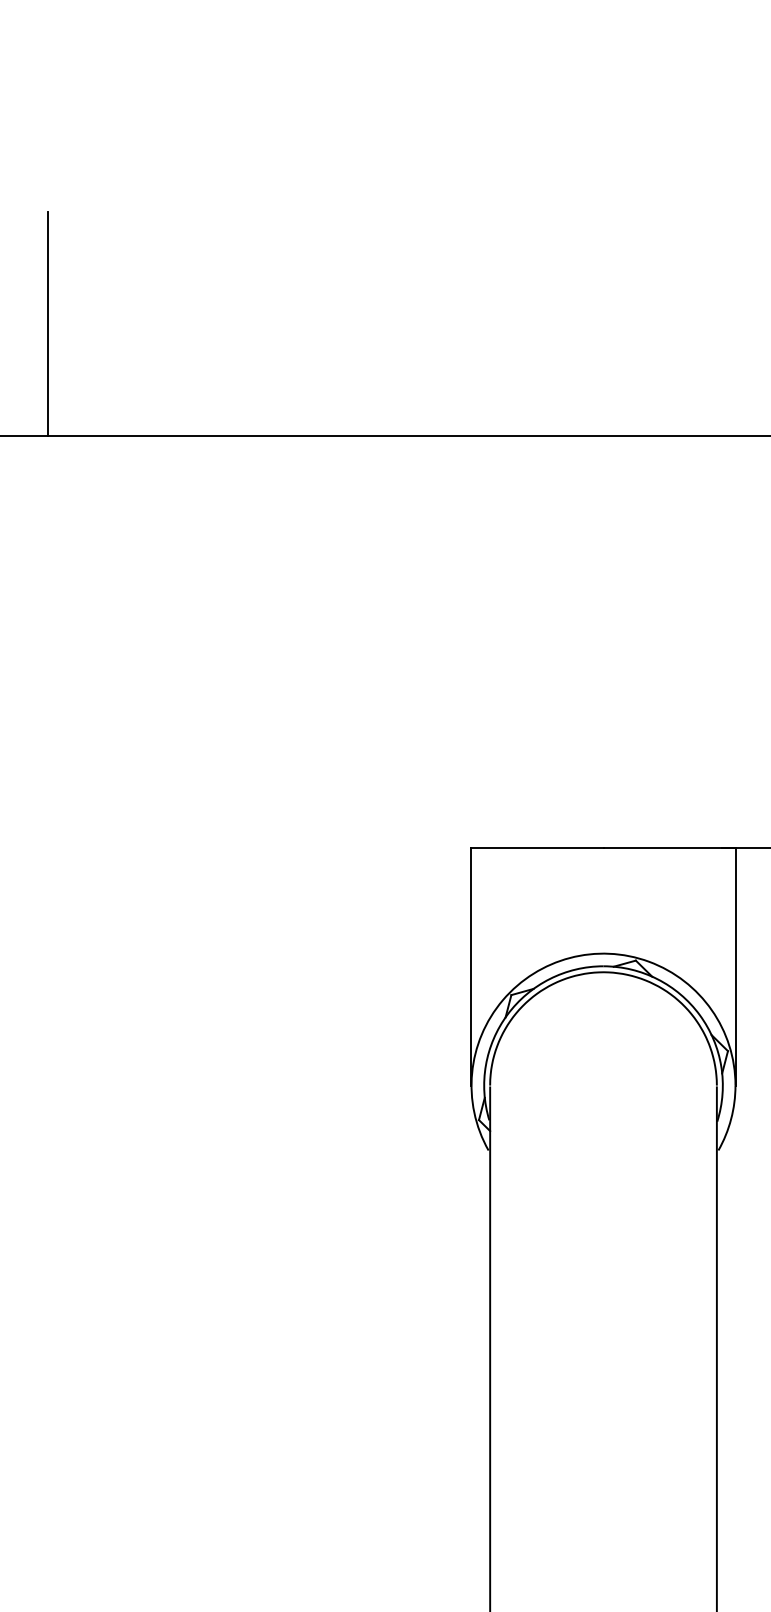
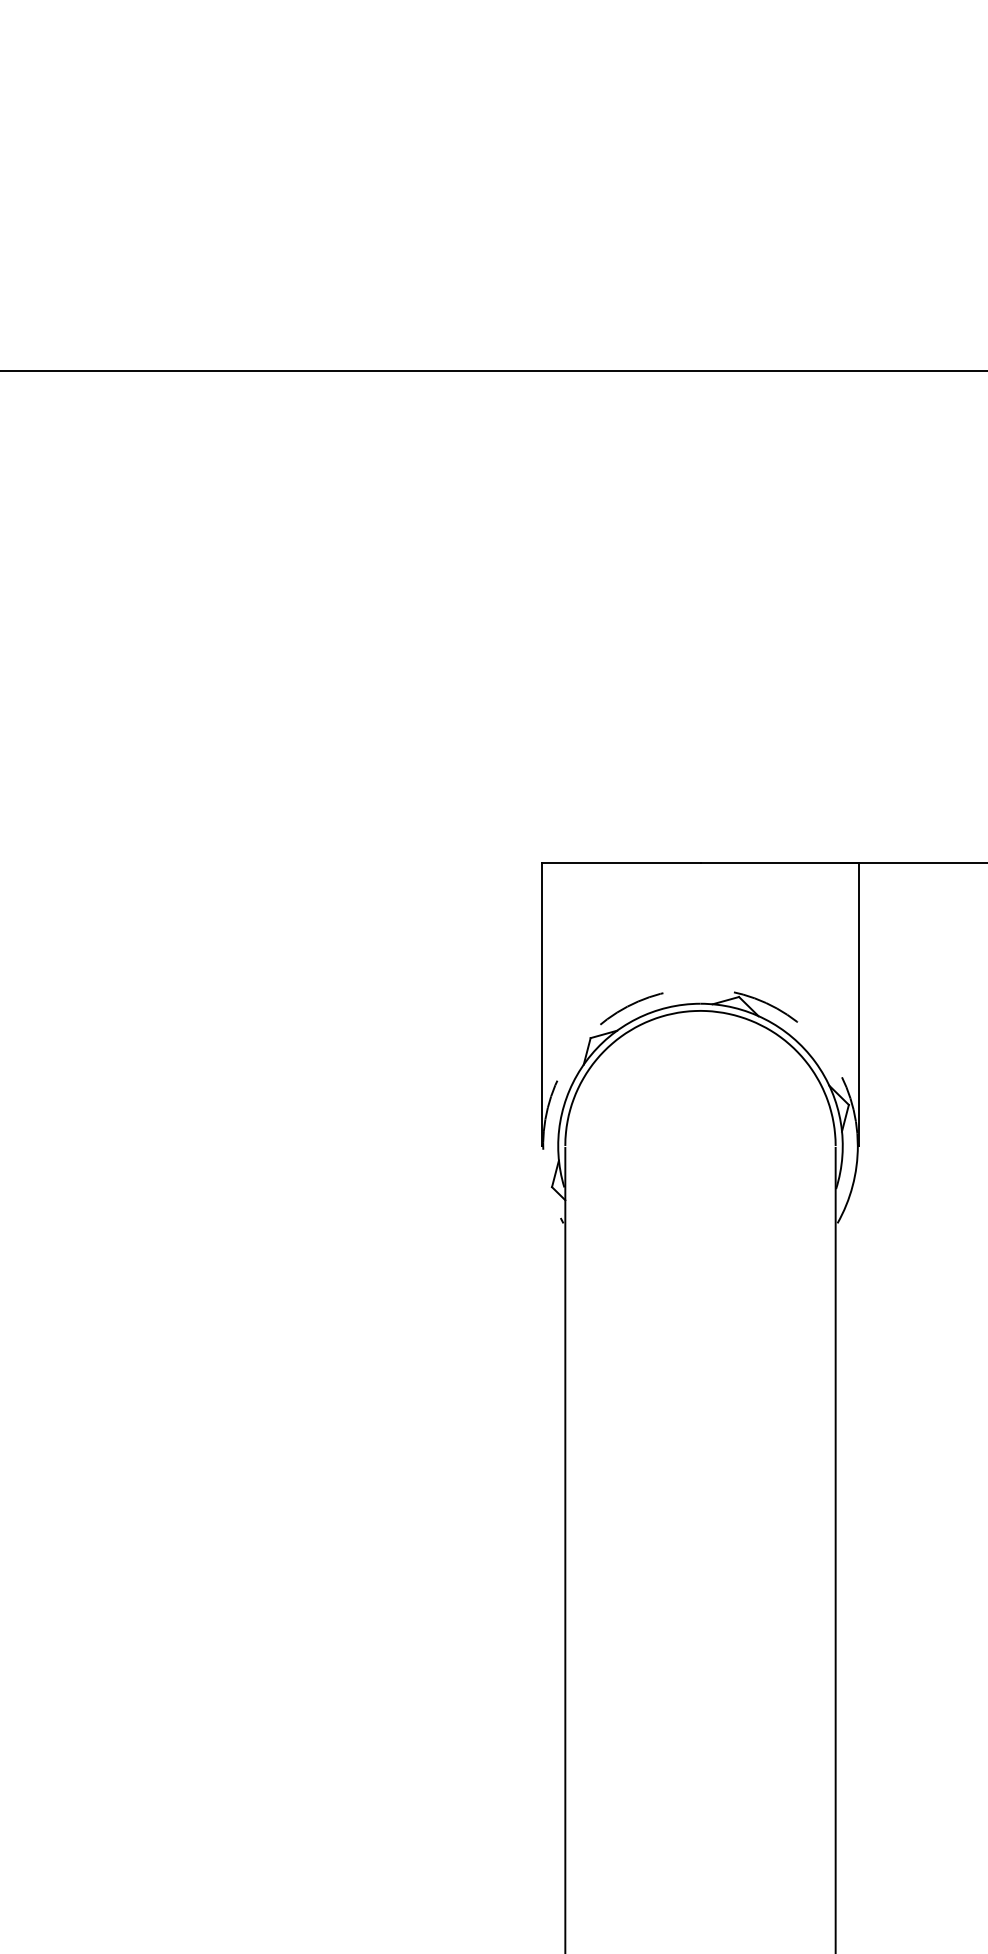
line: (47, 323) -> (37, 237), removed
arc: (569, 957) -> (660, 993), solid -> dashed

